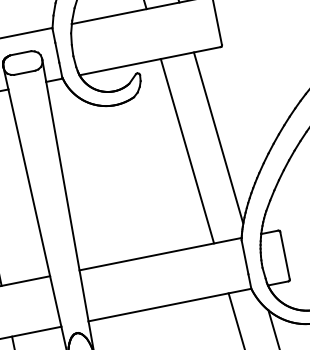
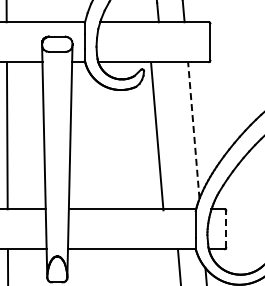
line: (218, 138) -> (193, 130), solid -> dashed
line: (187, 150) -> (157, 136), moved
line: (285, 255) -> (226, 229), solid -> dashed

